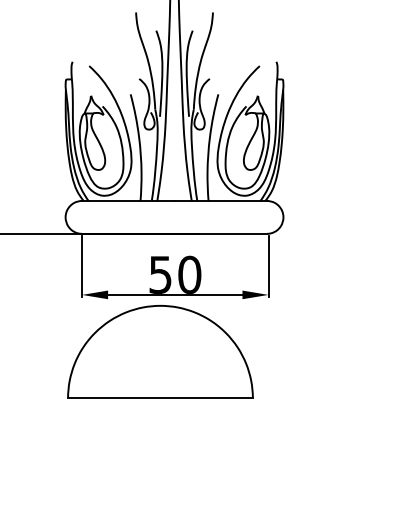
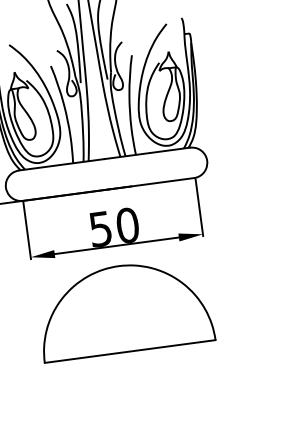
part: (160, 351) -> (124, 308), moved

